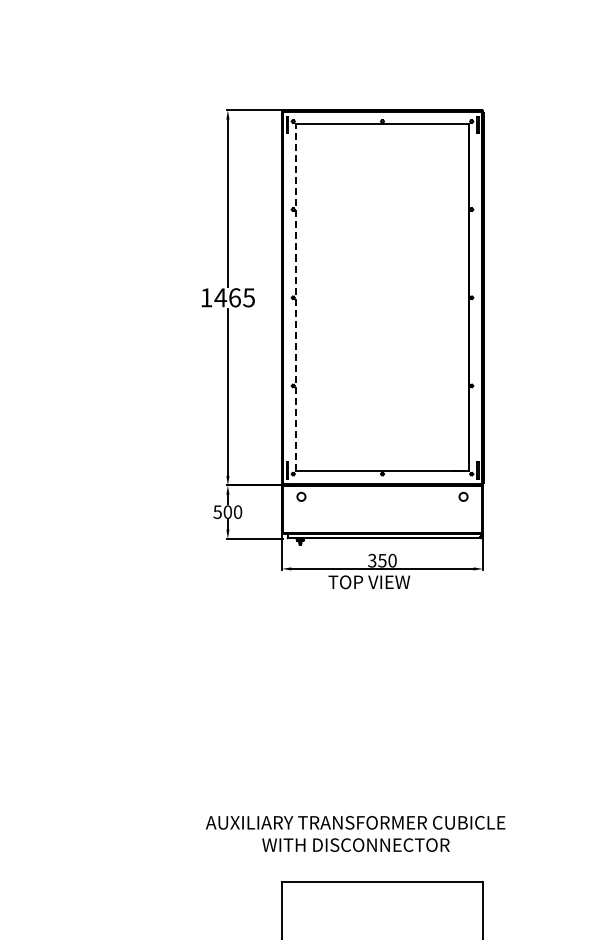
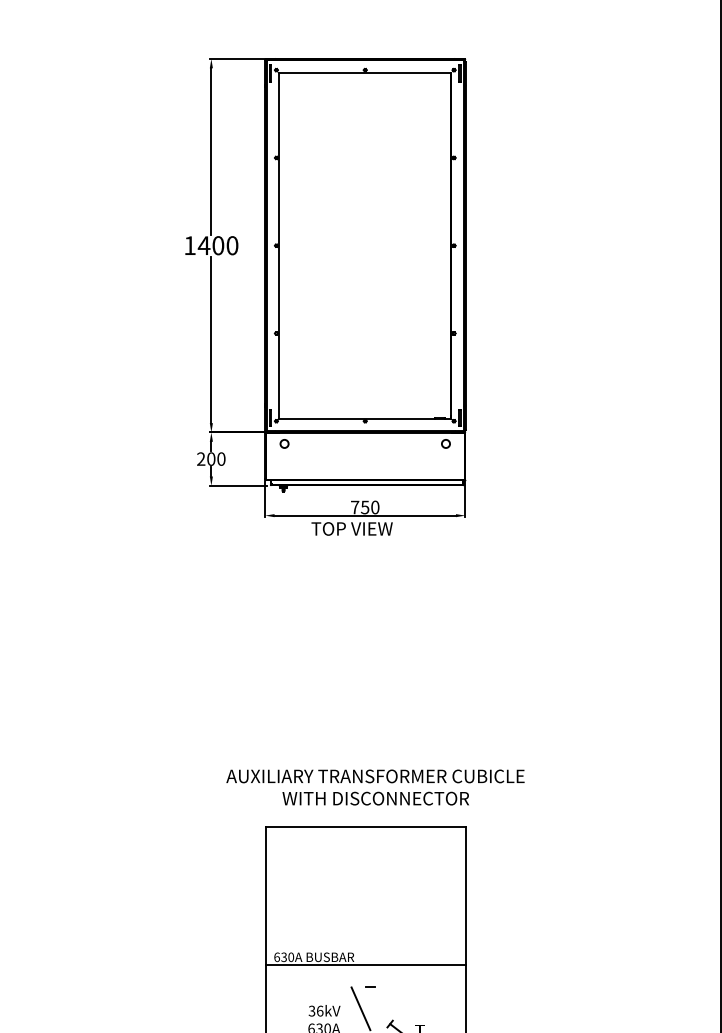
text: (242, 297) -> (225, 245), 1465 -> 1400
line: (296, 297) -> (279, 245), dashed -> solid
text: (218, 511) -> (201, 458), 500 -> 200
text: (371, 560) -> (354, 507), 350 -> 750
text: (355, 833) -> (375, 787), moved

